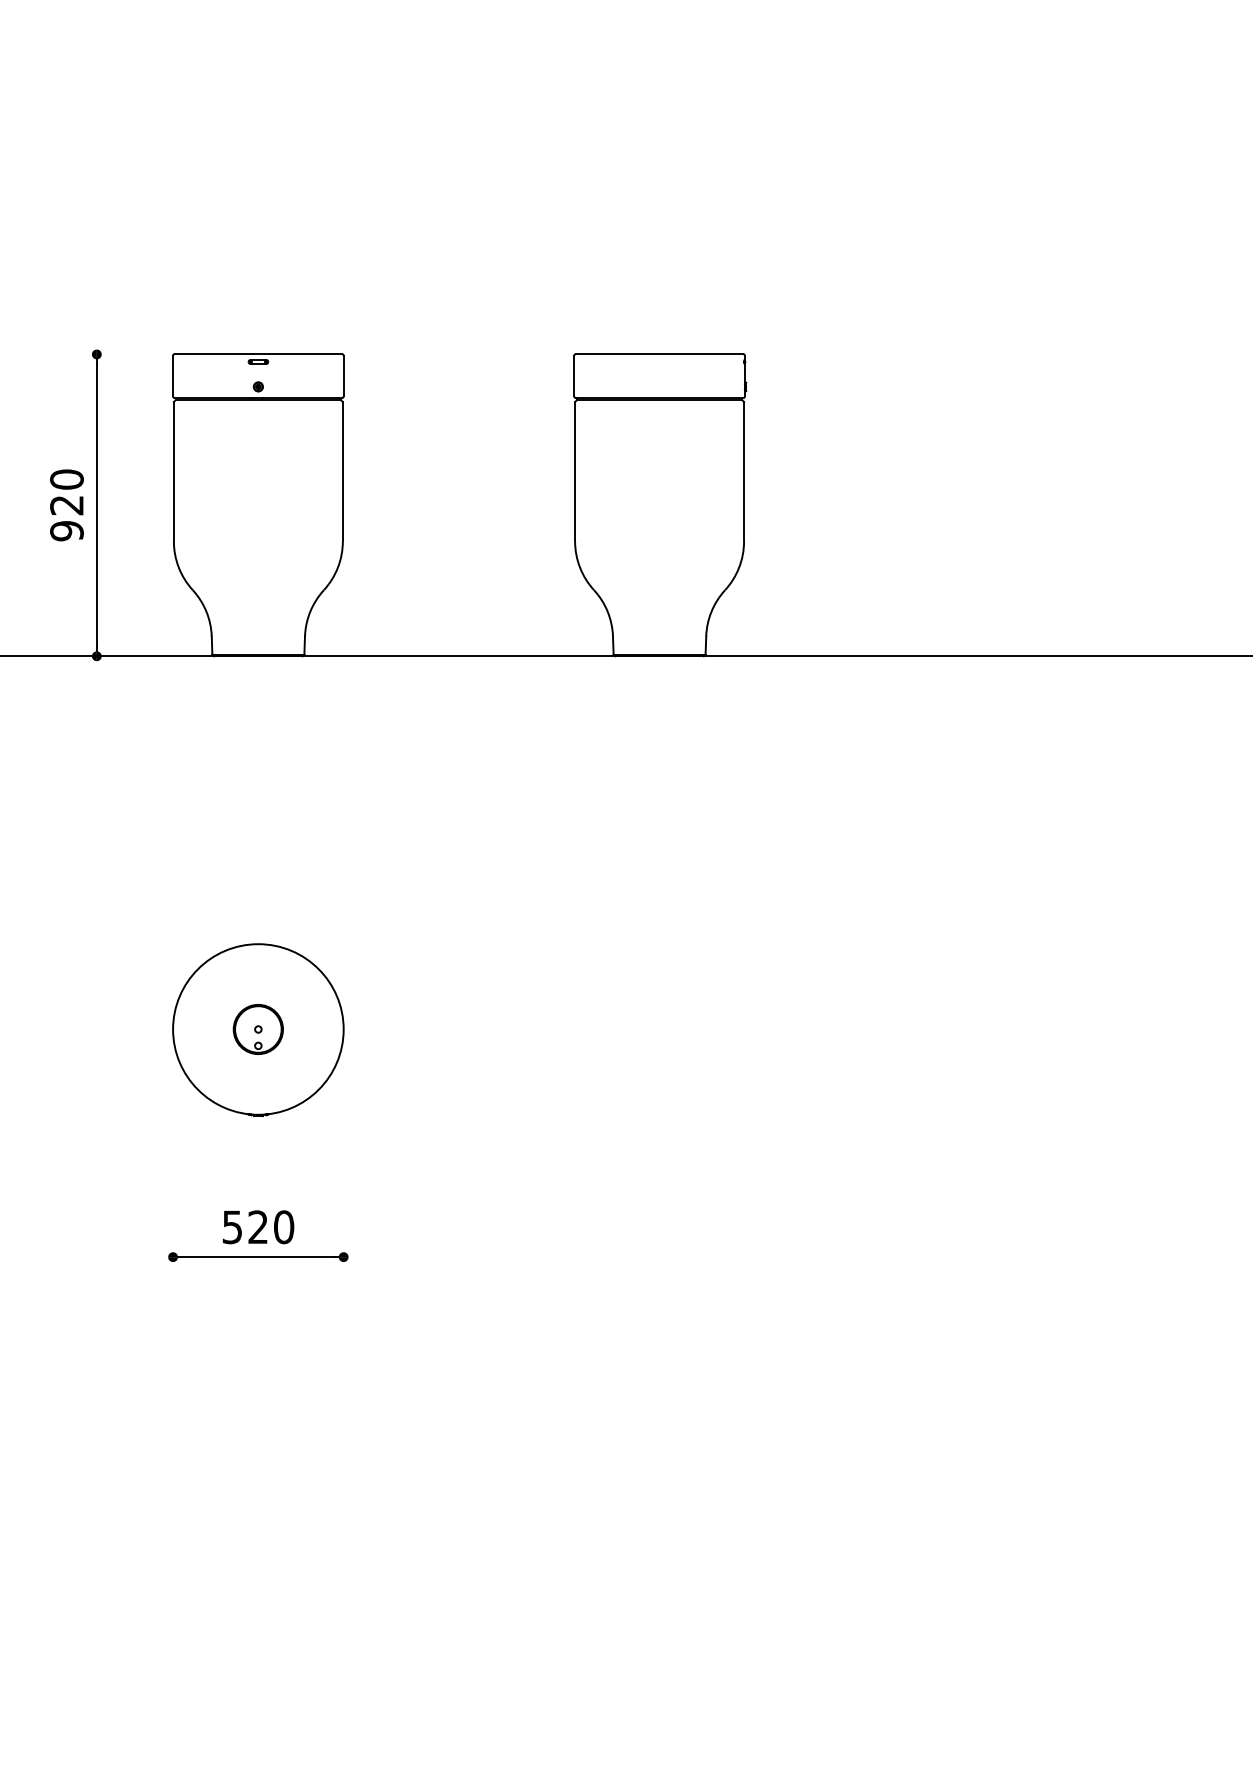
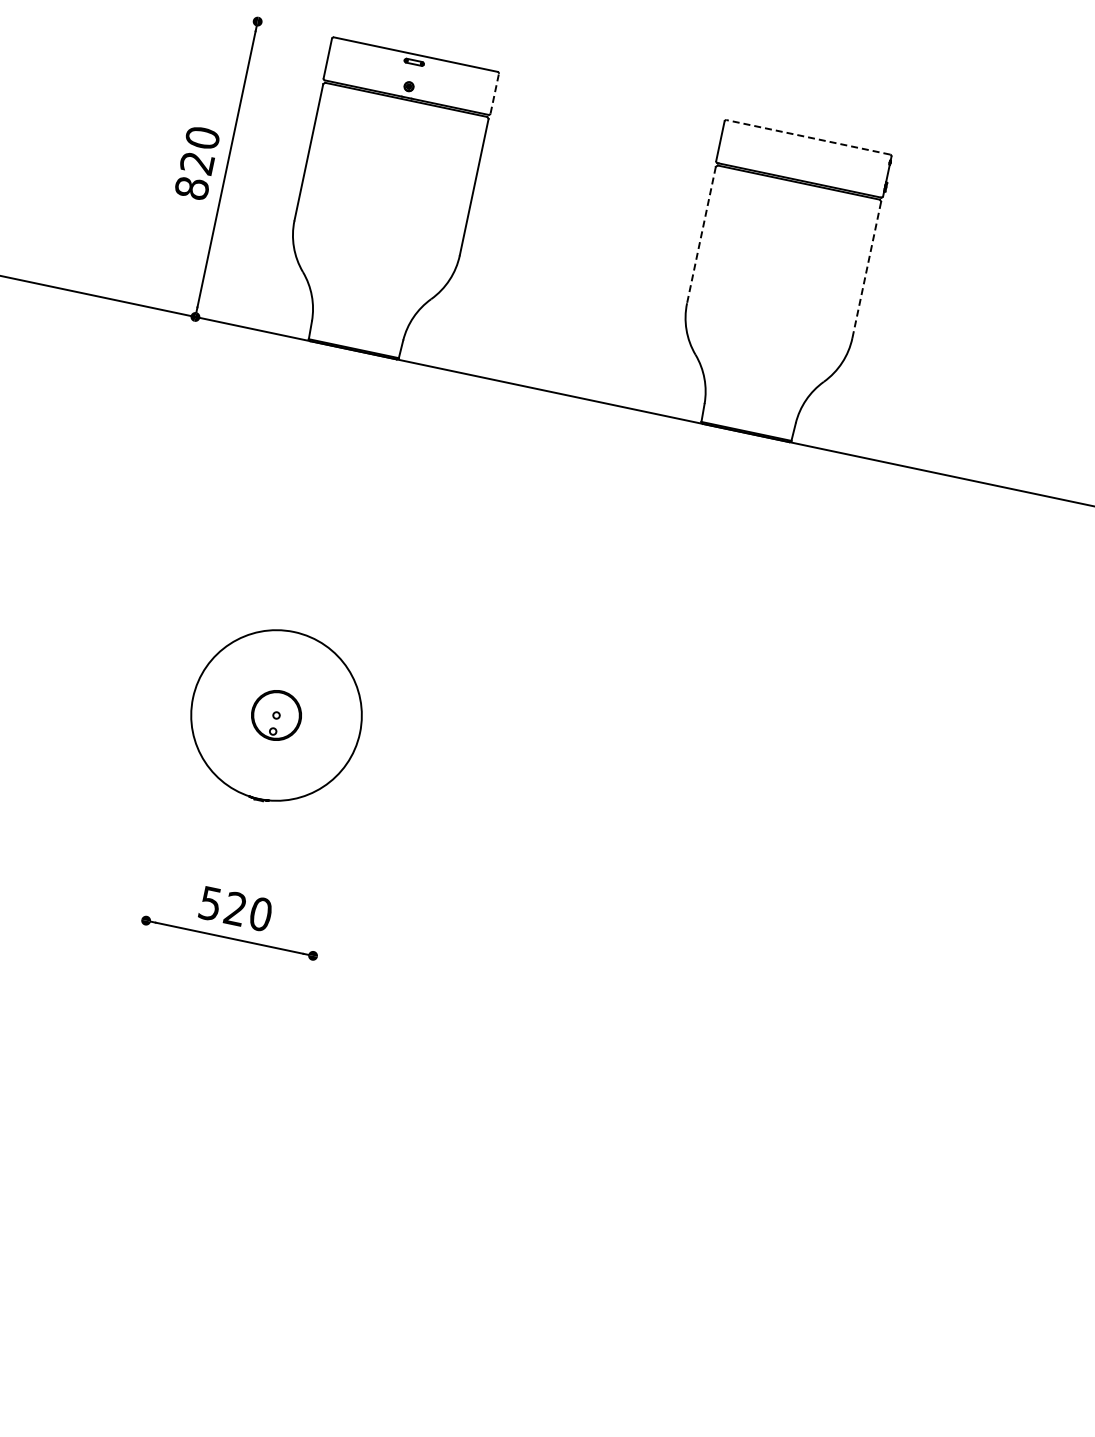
line: (659, 354) -> (808, 137), solid -> dashed
line: (343, 375) -> (494, 93), solid -> dashed
line: (575, 471) -> (701, 234), solid -> dashed
line: (744, 471) -> (867, 269), solid -> dashed
text: (66, 531) -> (191, 188), 920 -> 820

